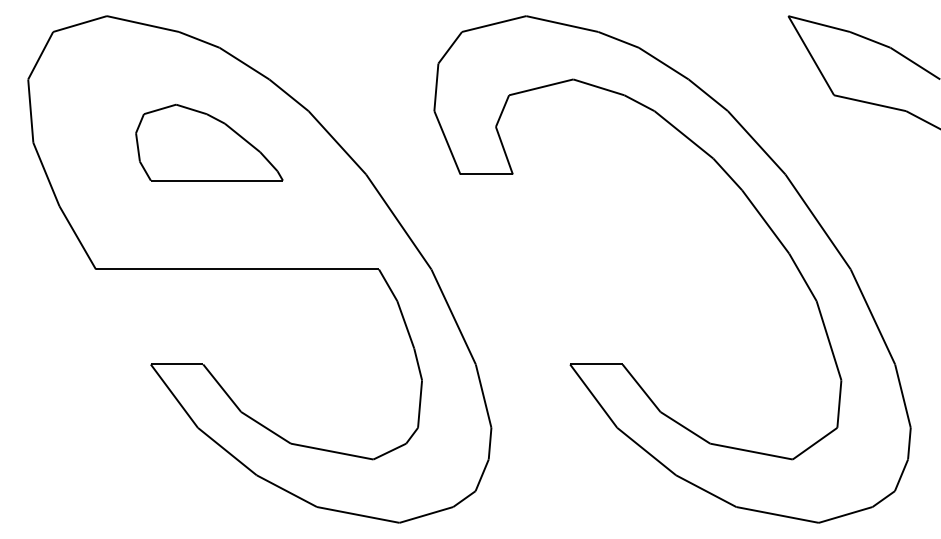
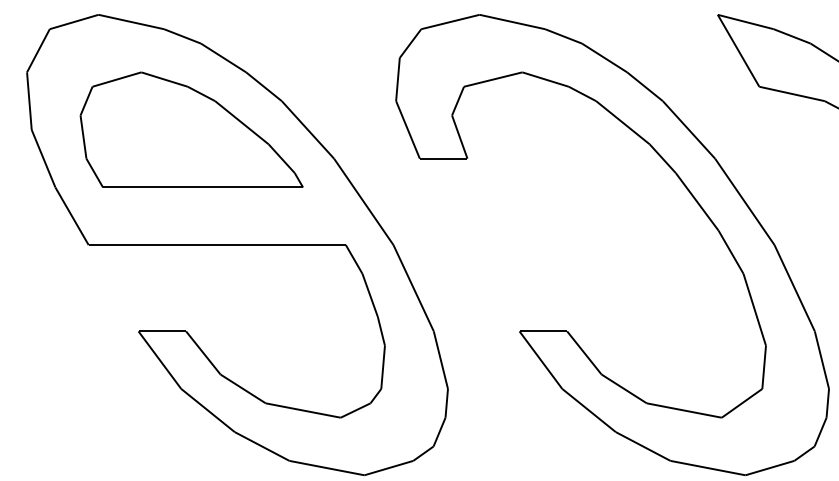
part: (209, 142) -> (191, 129), size x1.67

